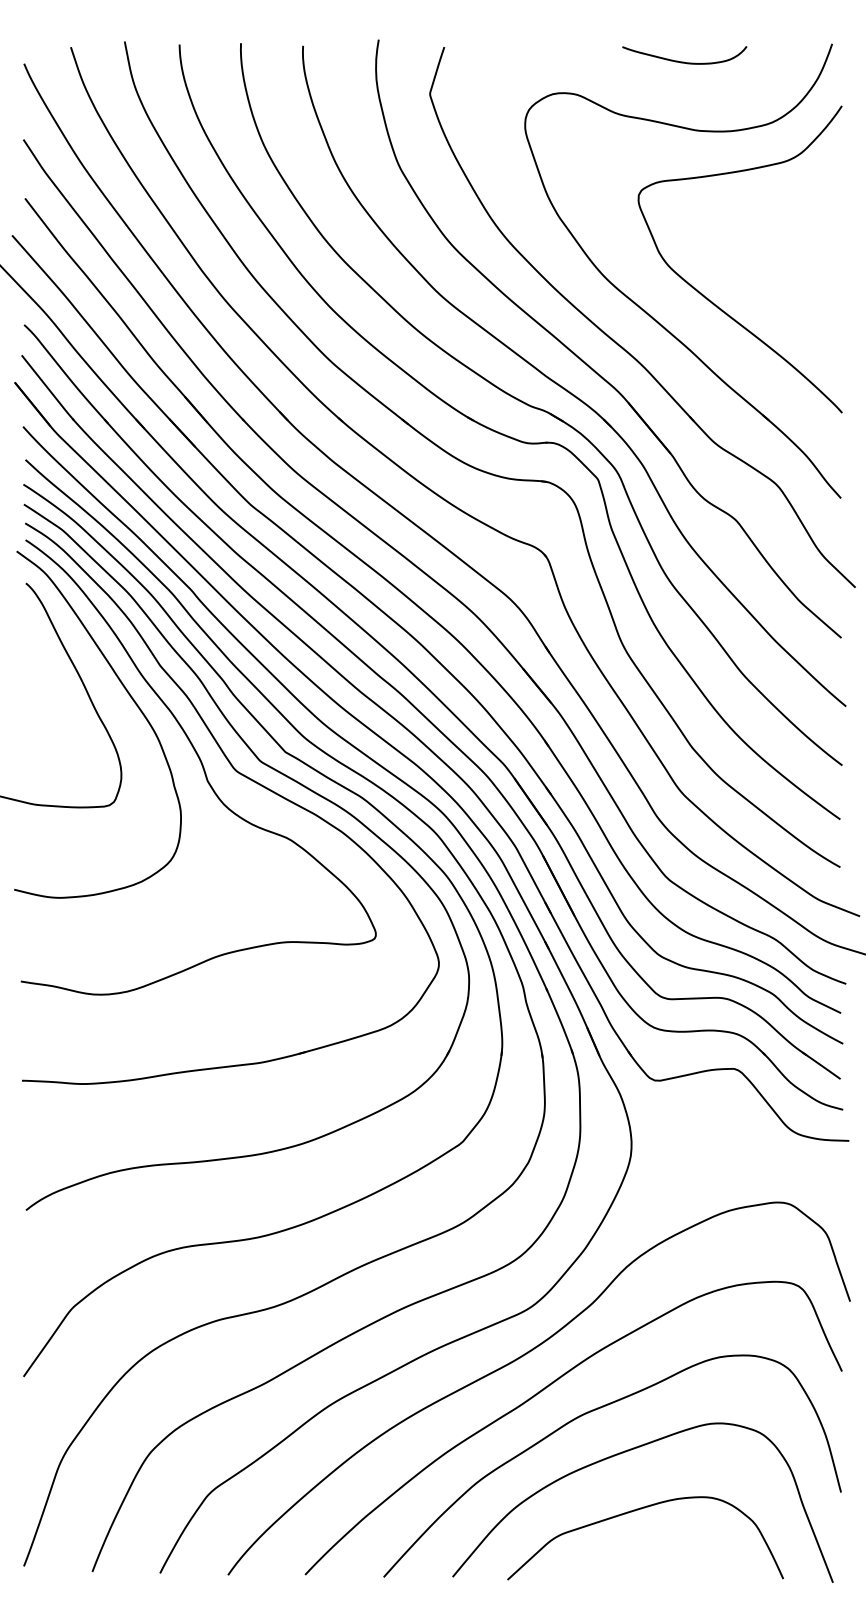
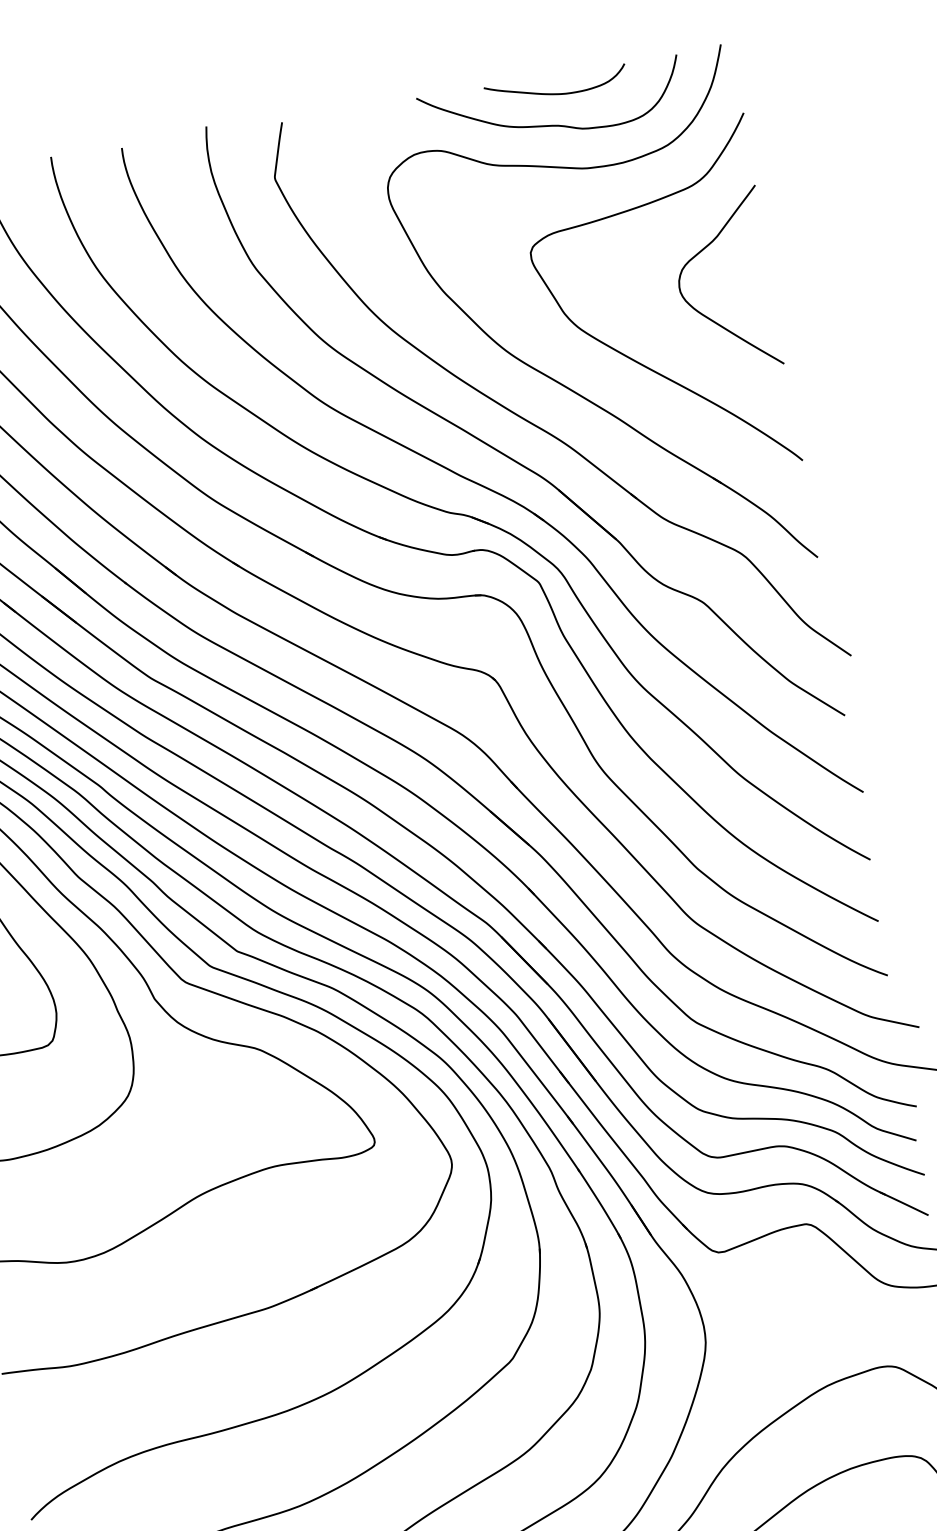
curve: (677, 88) -> (554, 124), added
curve: (782, 221) -> (698, 255), added

